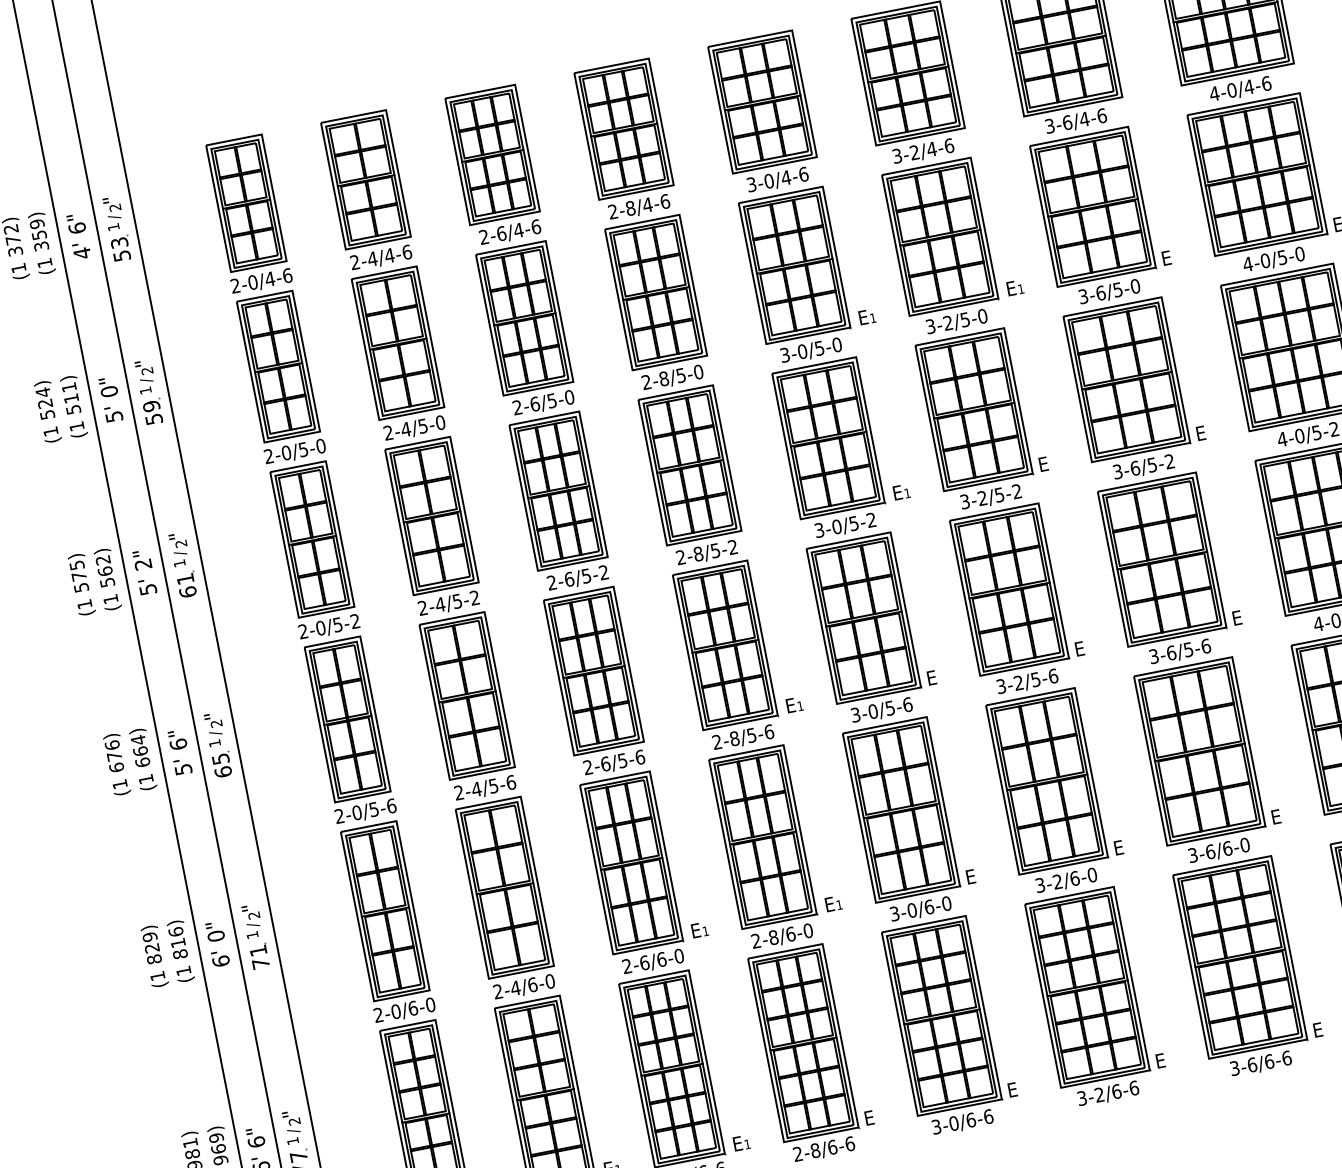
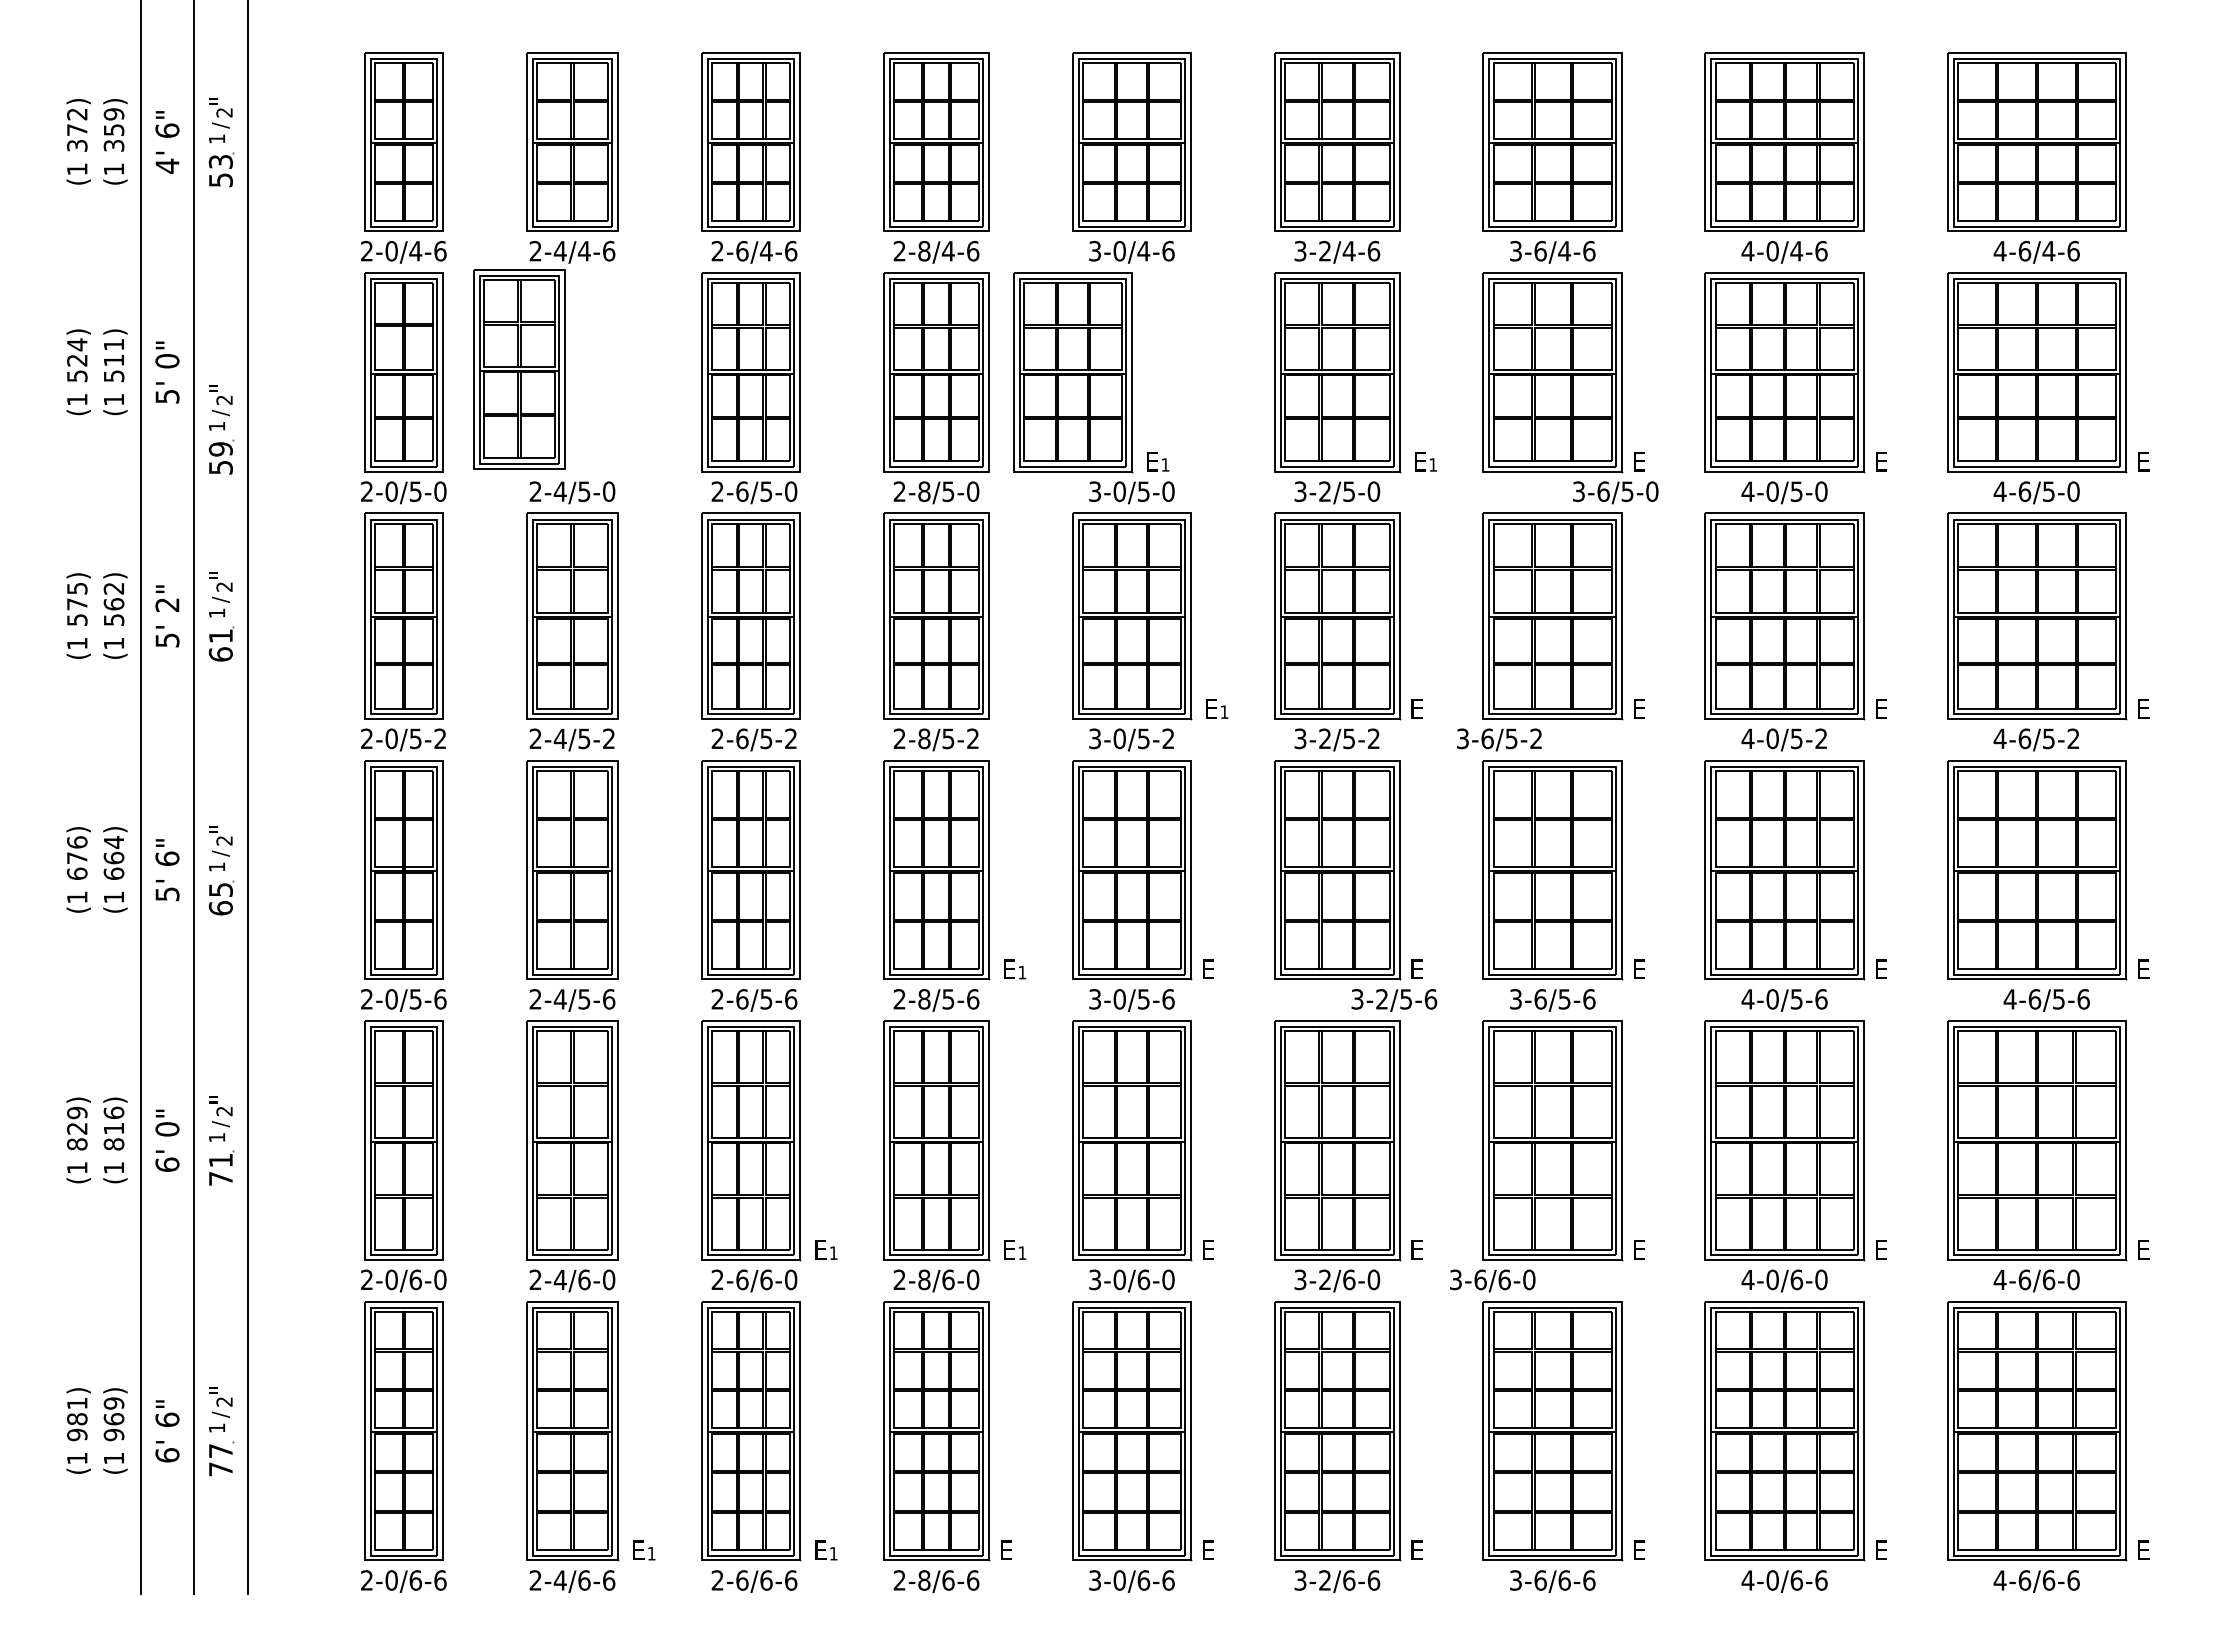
part: (807, 262) -> (1091, 372), moved
text: (1109, 292) -> (1615, 492), moved
part: (398, 343) -> (519, 369), moved
part: (149, 392) -> (221, 429), moved
text: (1143, 467) -> (1499, 739), moved
text: (1027, 682) -> (1394, 1000), moved
text: (1219, 850) -> (1492, 1280), moved

